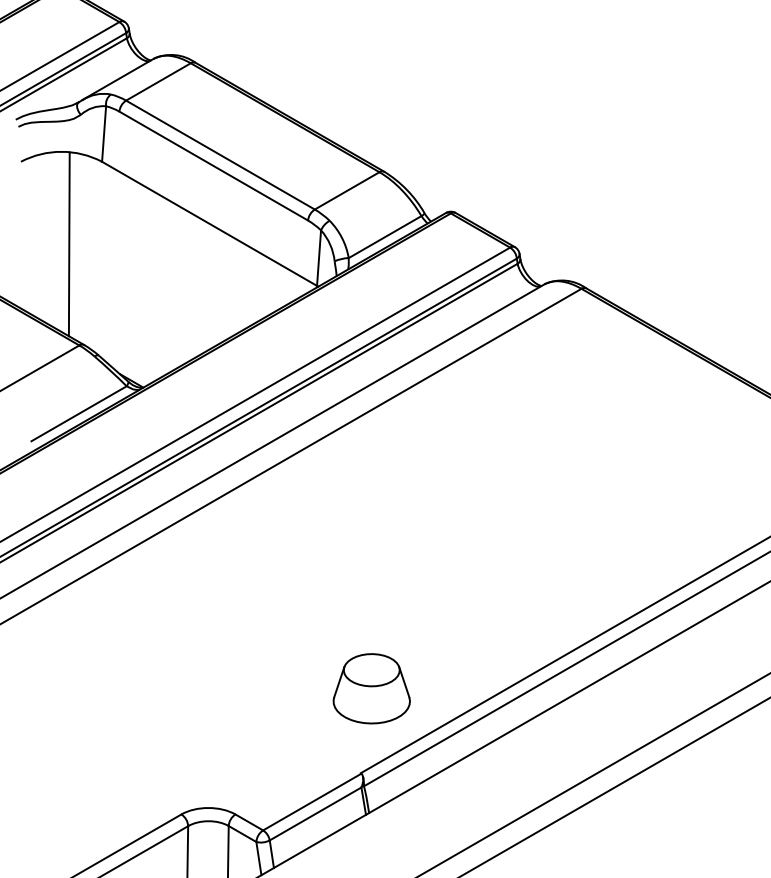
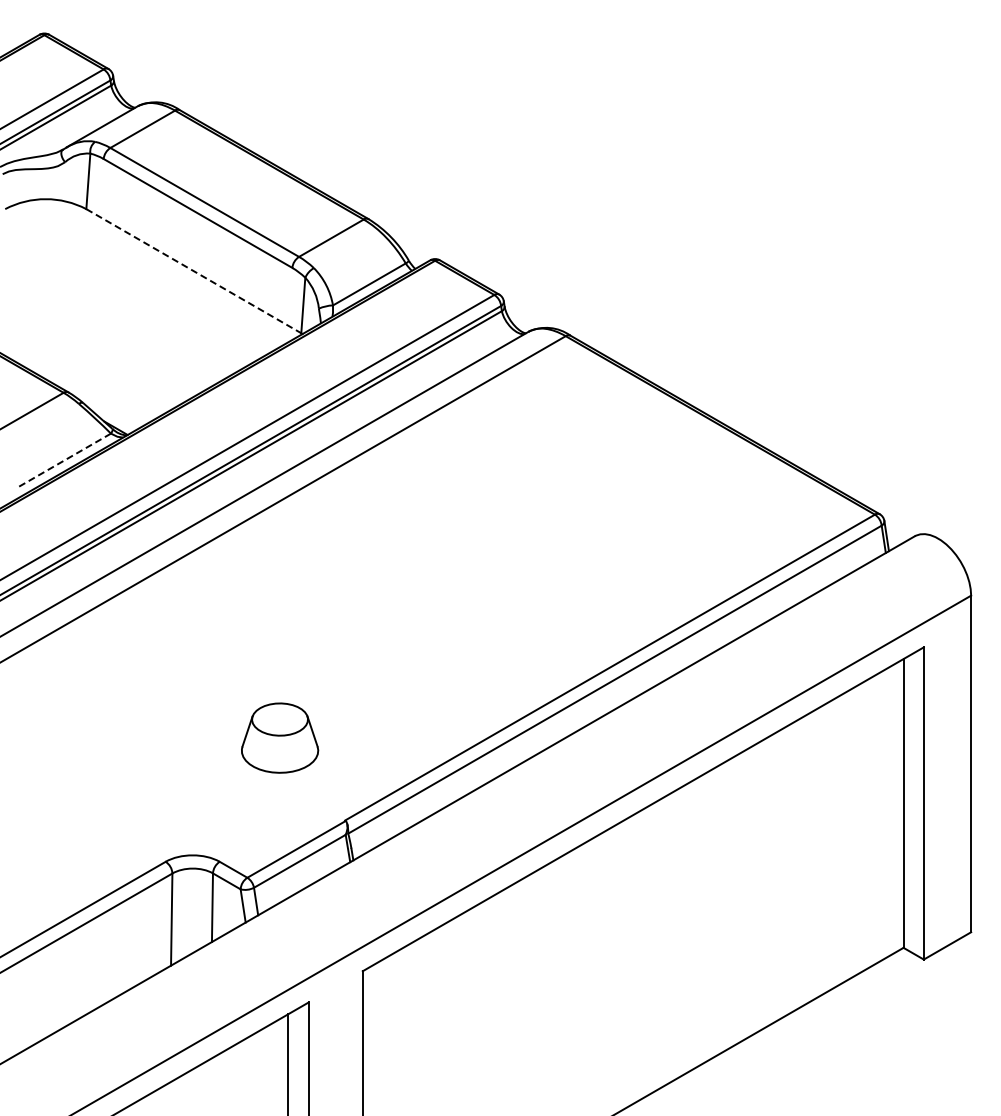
line: (210, 224) -> (194, 271), solid -> dashed
line: (69, 244) -> (53, 291), removed
line: (79, 414) -> (63, 461), solid -> dashed
part: (372, 688) -> (280, 737), moved

